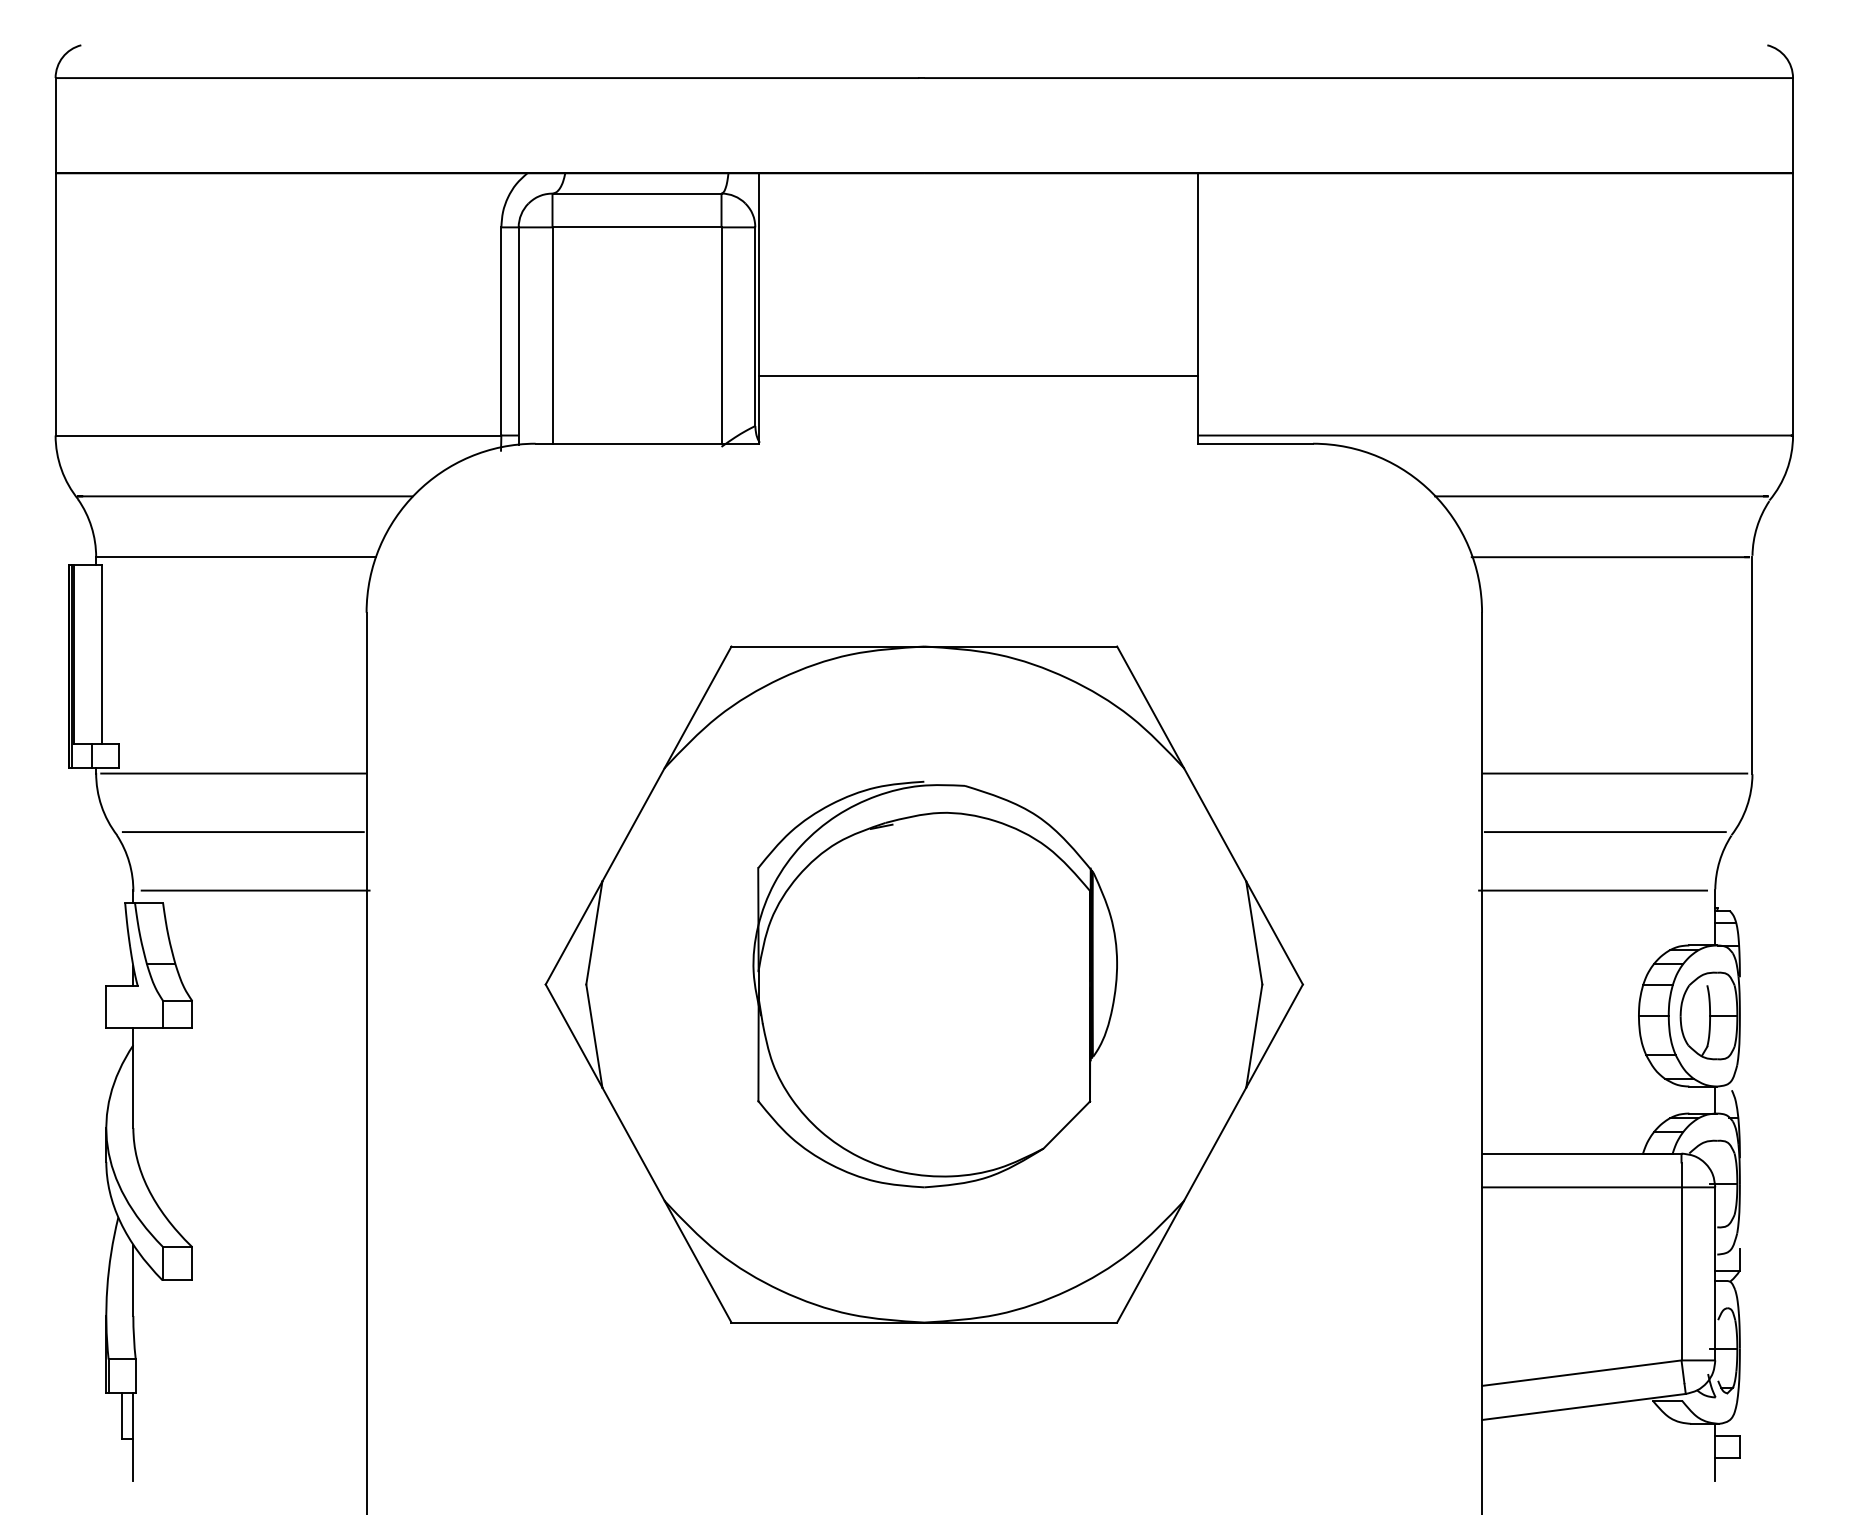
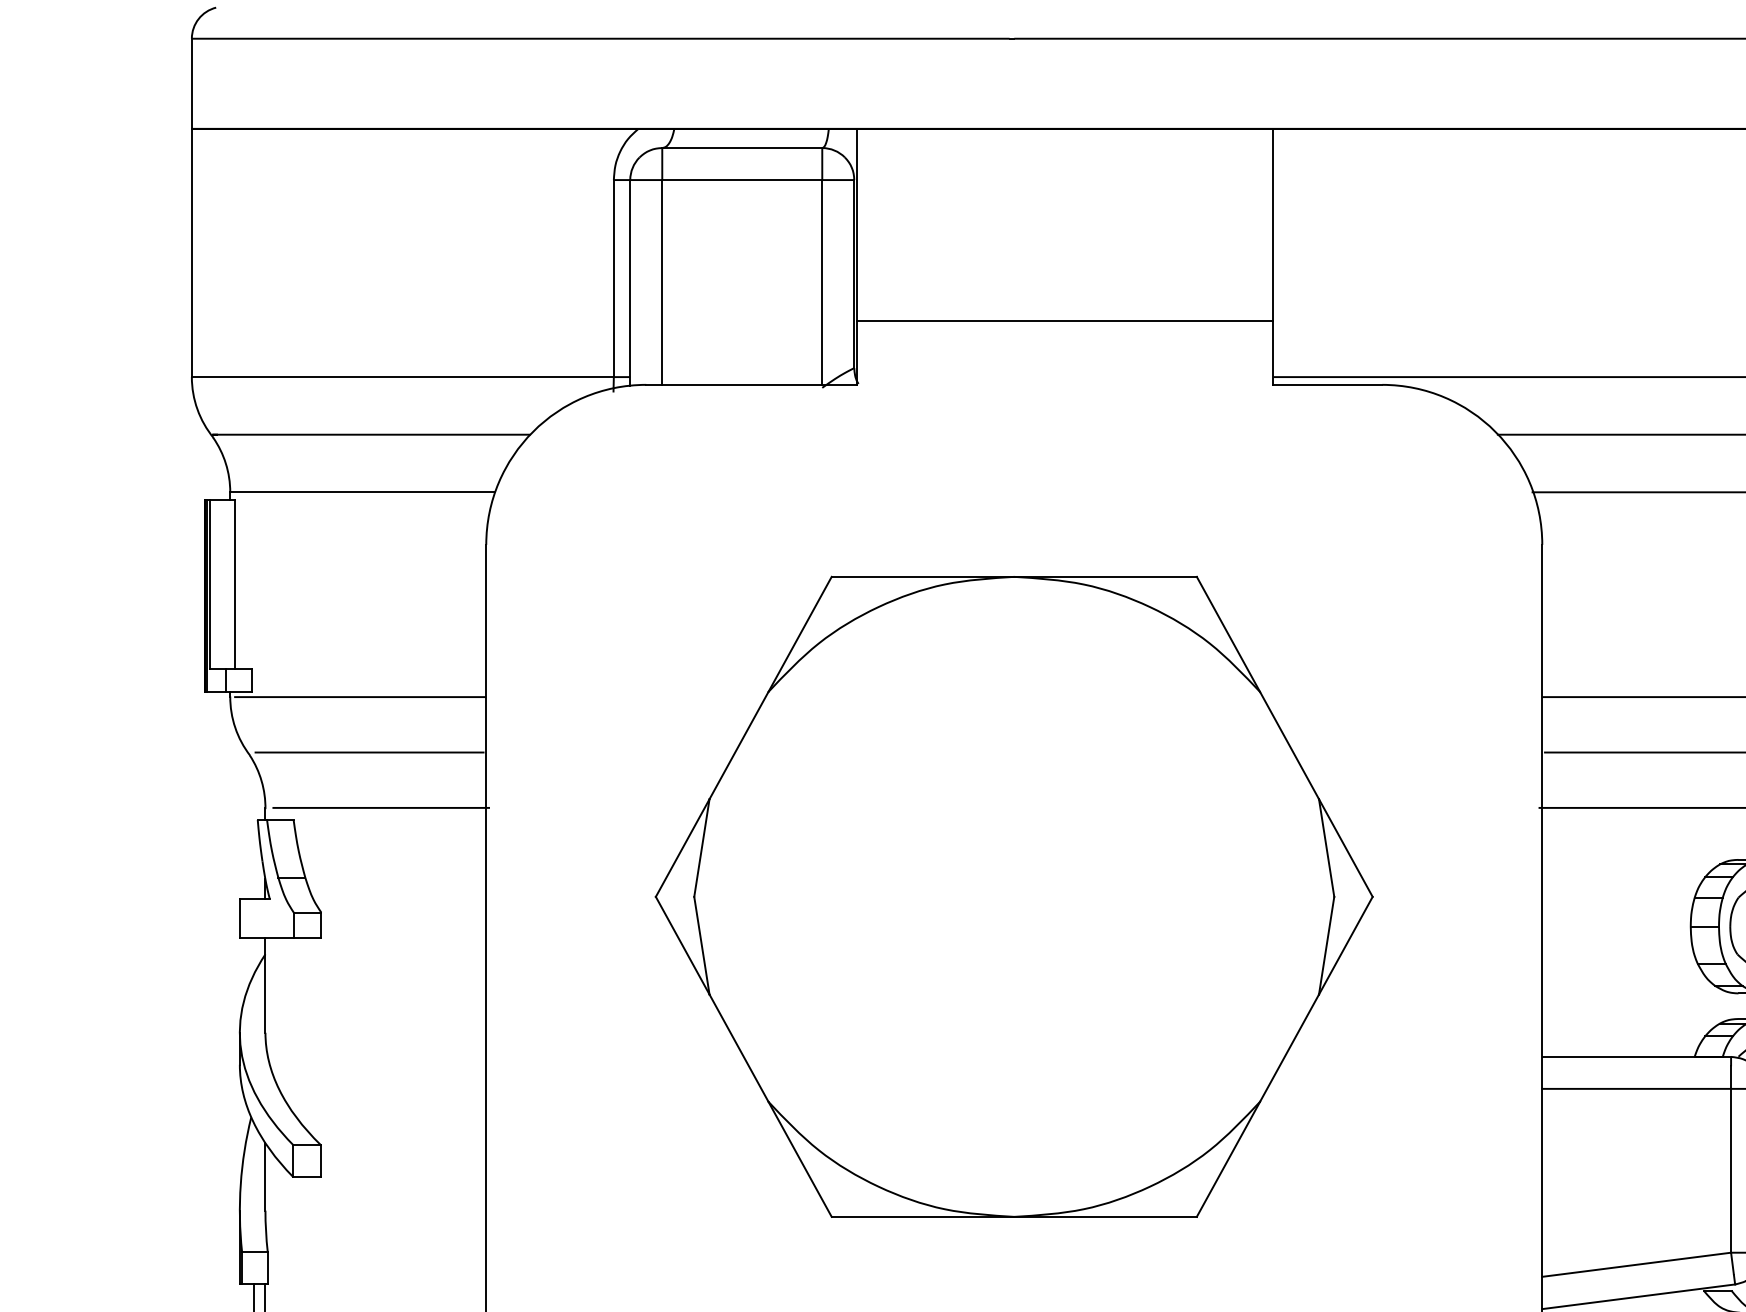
part: (934, 984) -> (1023, 896), removed

